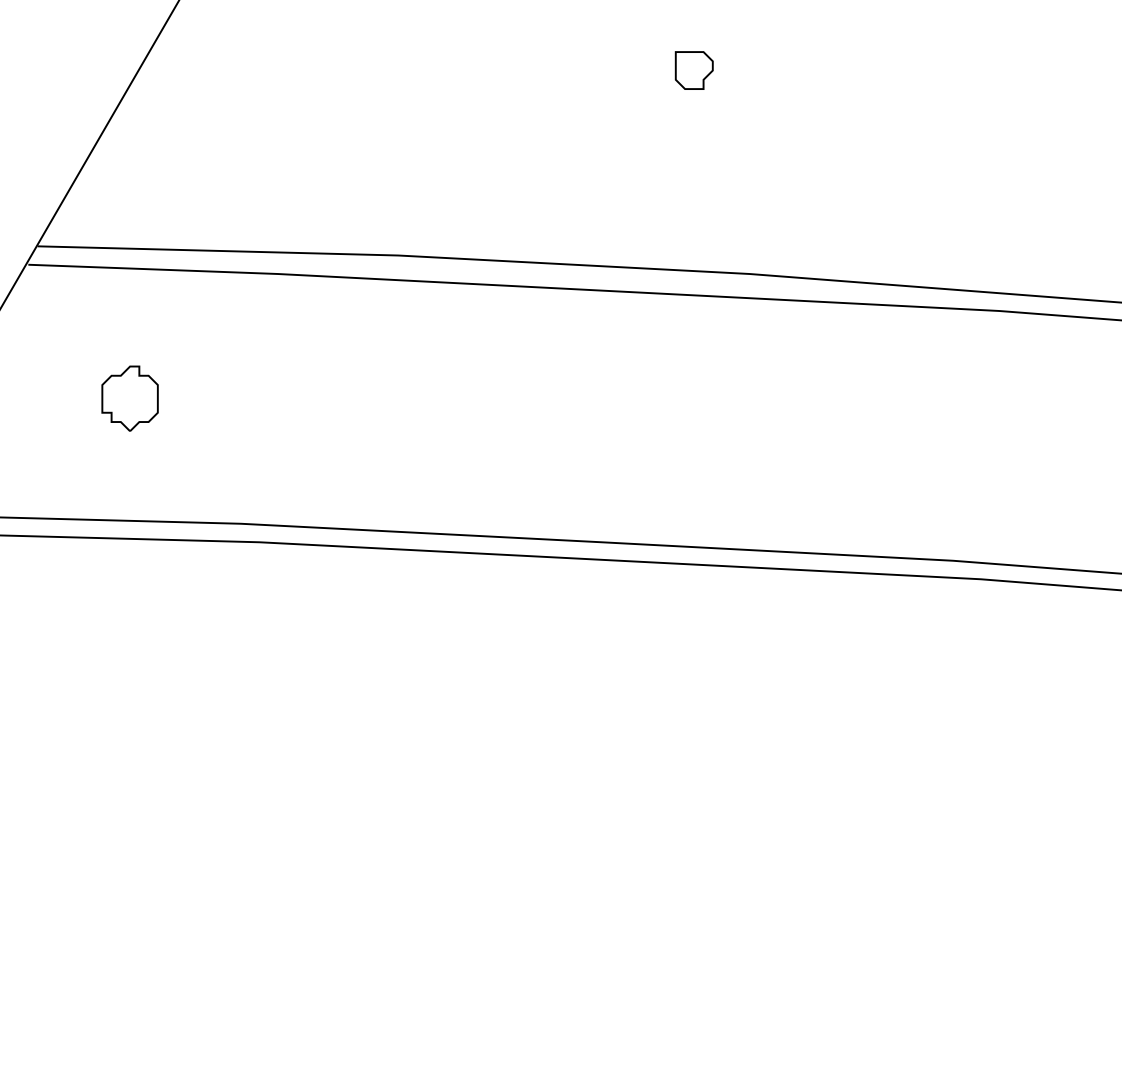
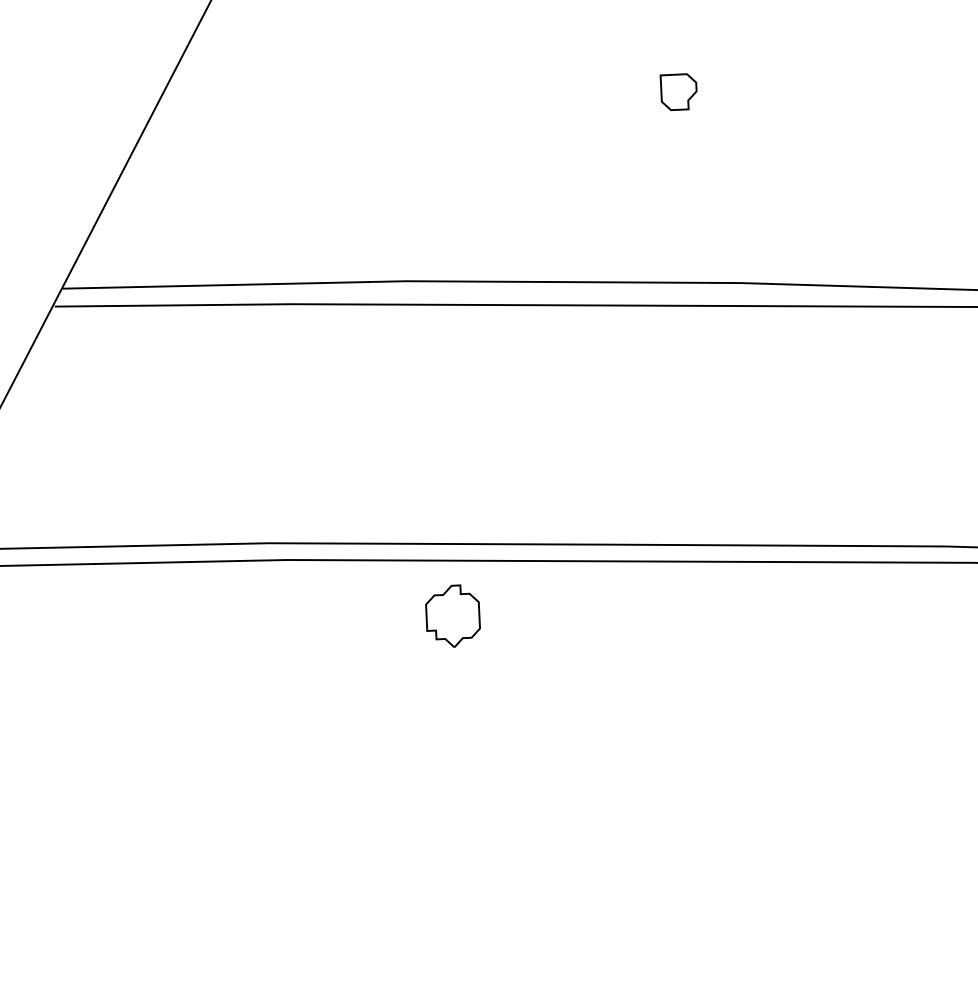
part: (129, 398) -> (452, 616), moved

